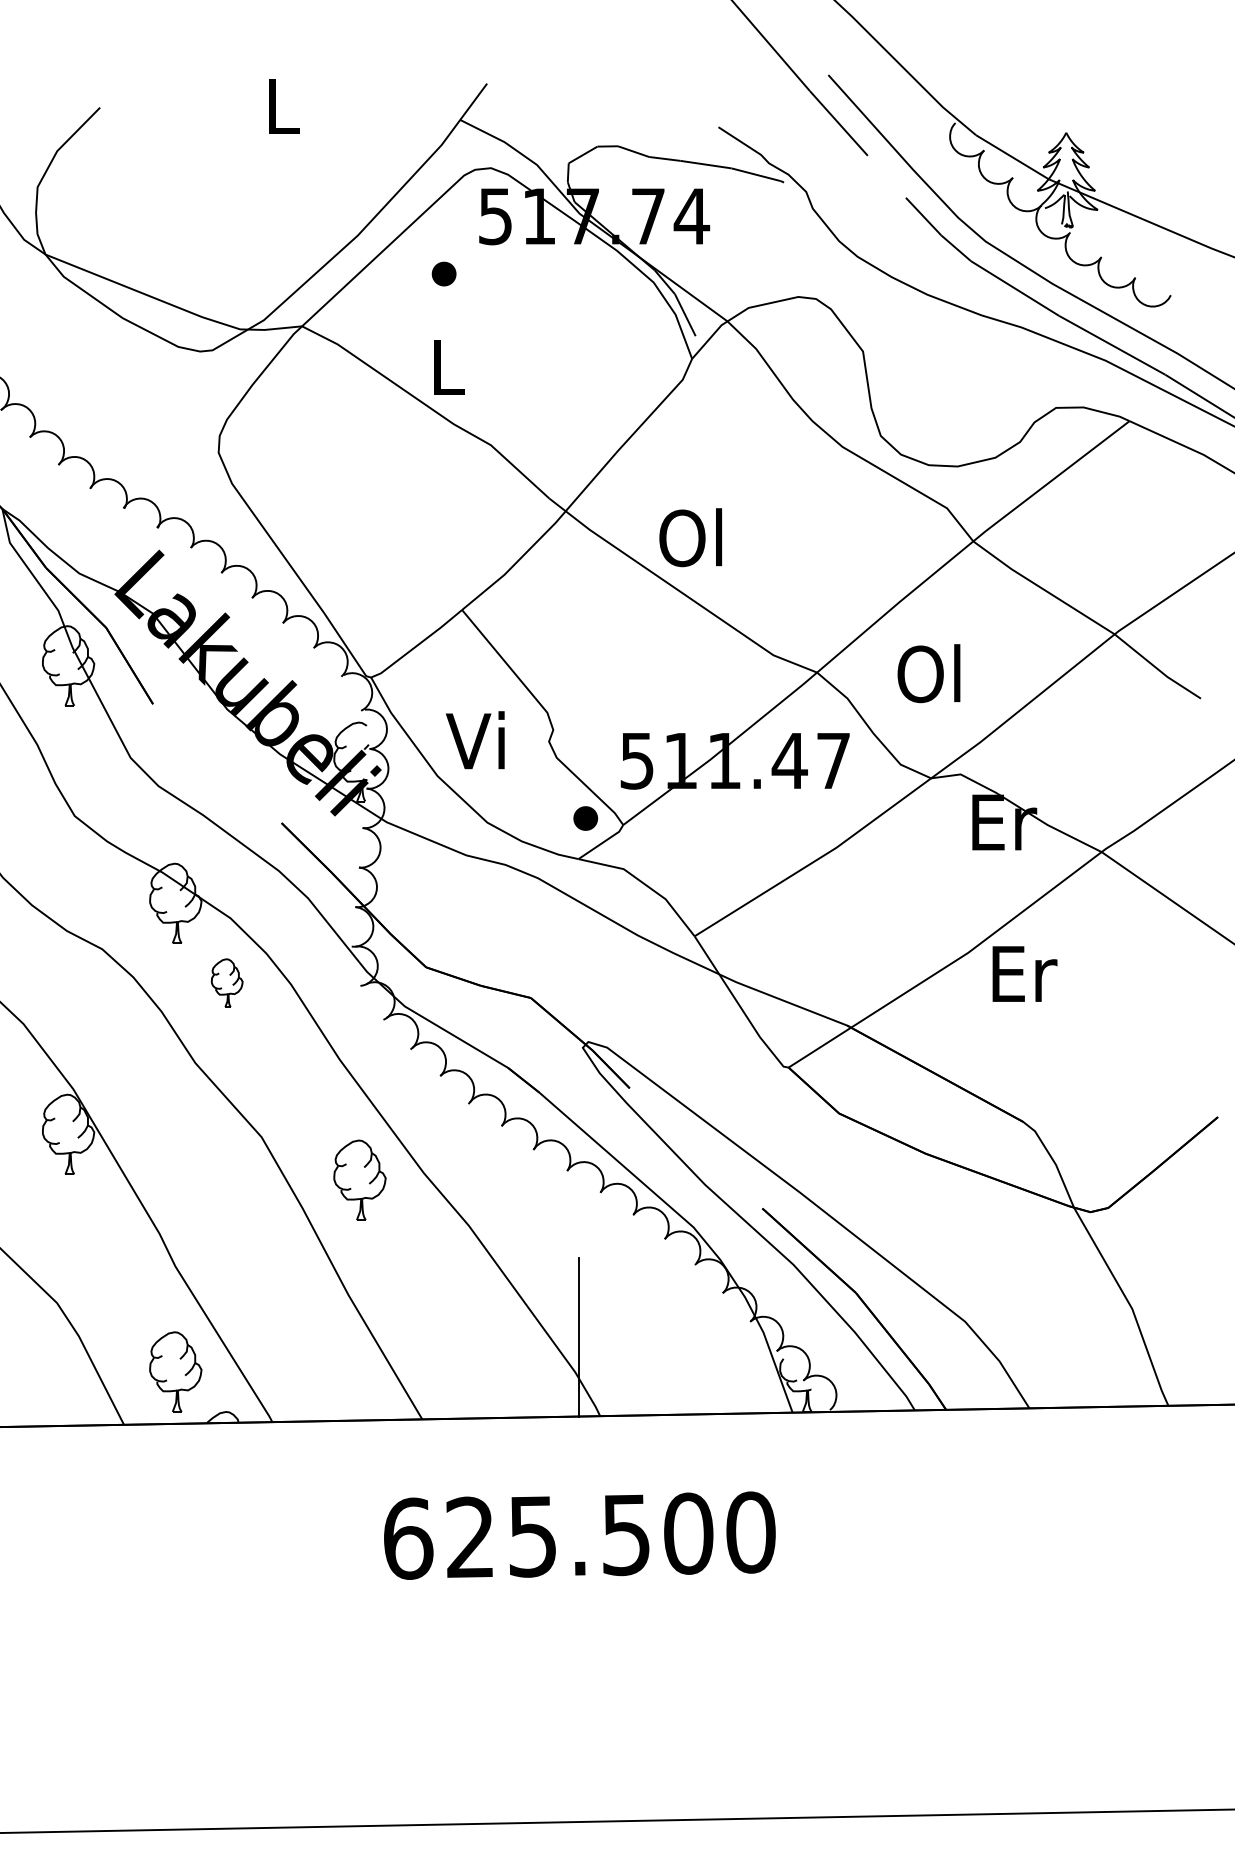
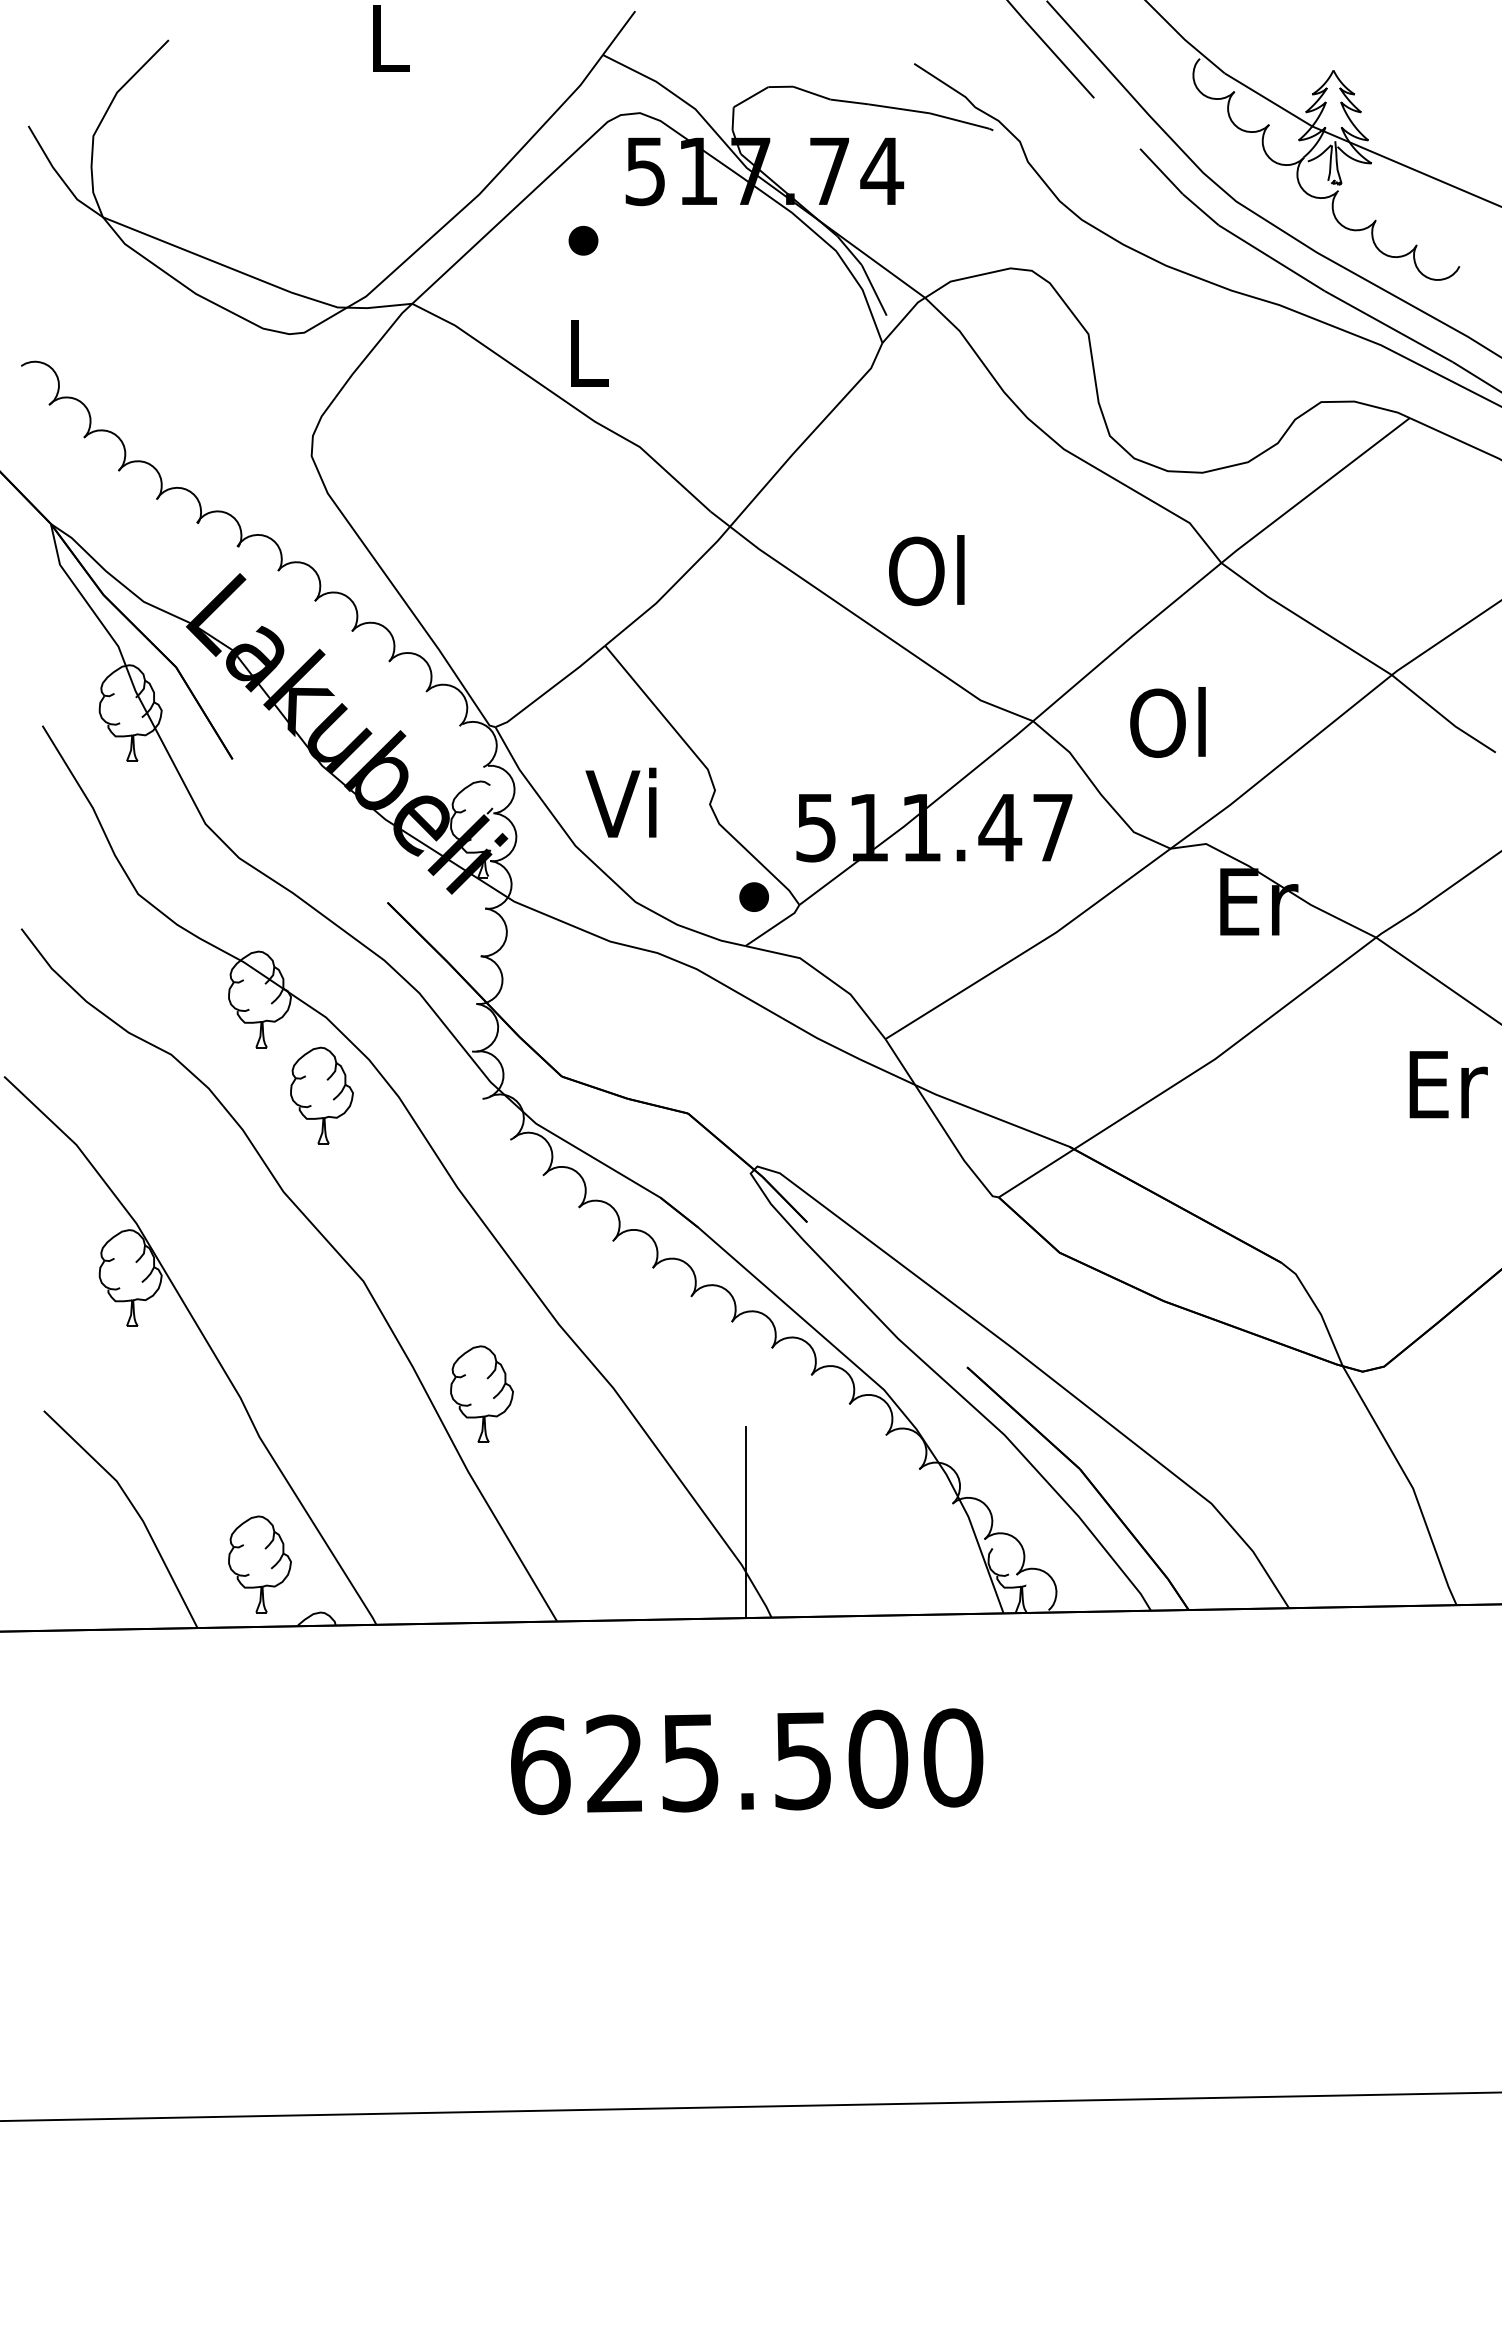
text: (690, 537) -> (926, 570), moved
text: (1024, 973) -> (1448, 1084), moved
part: (226, 983) -> (321, 1095), size x1.67
part: (359, 1179) -> (481, 1393), moved

